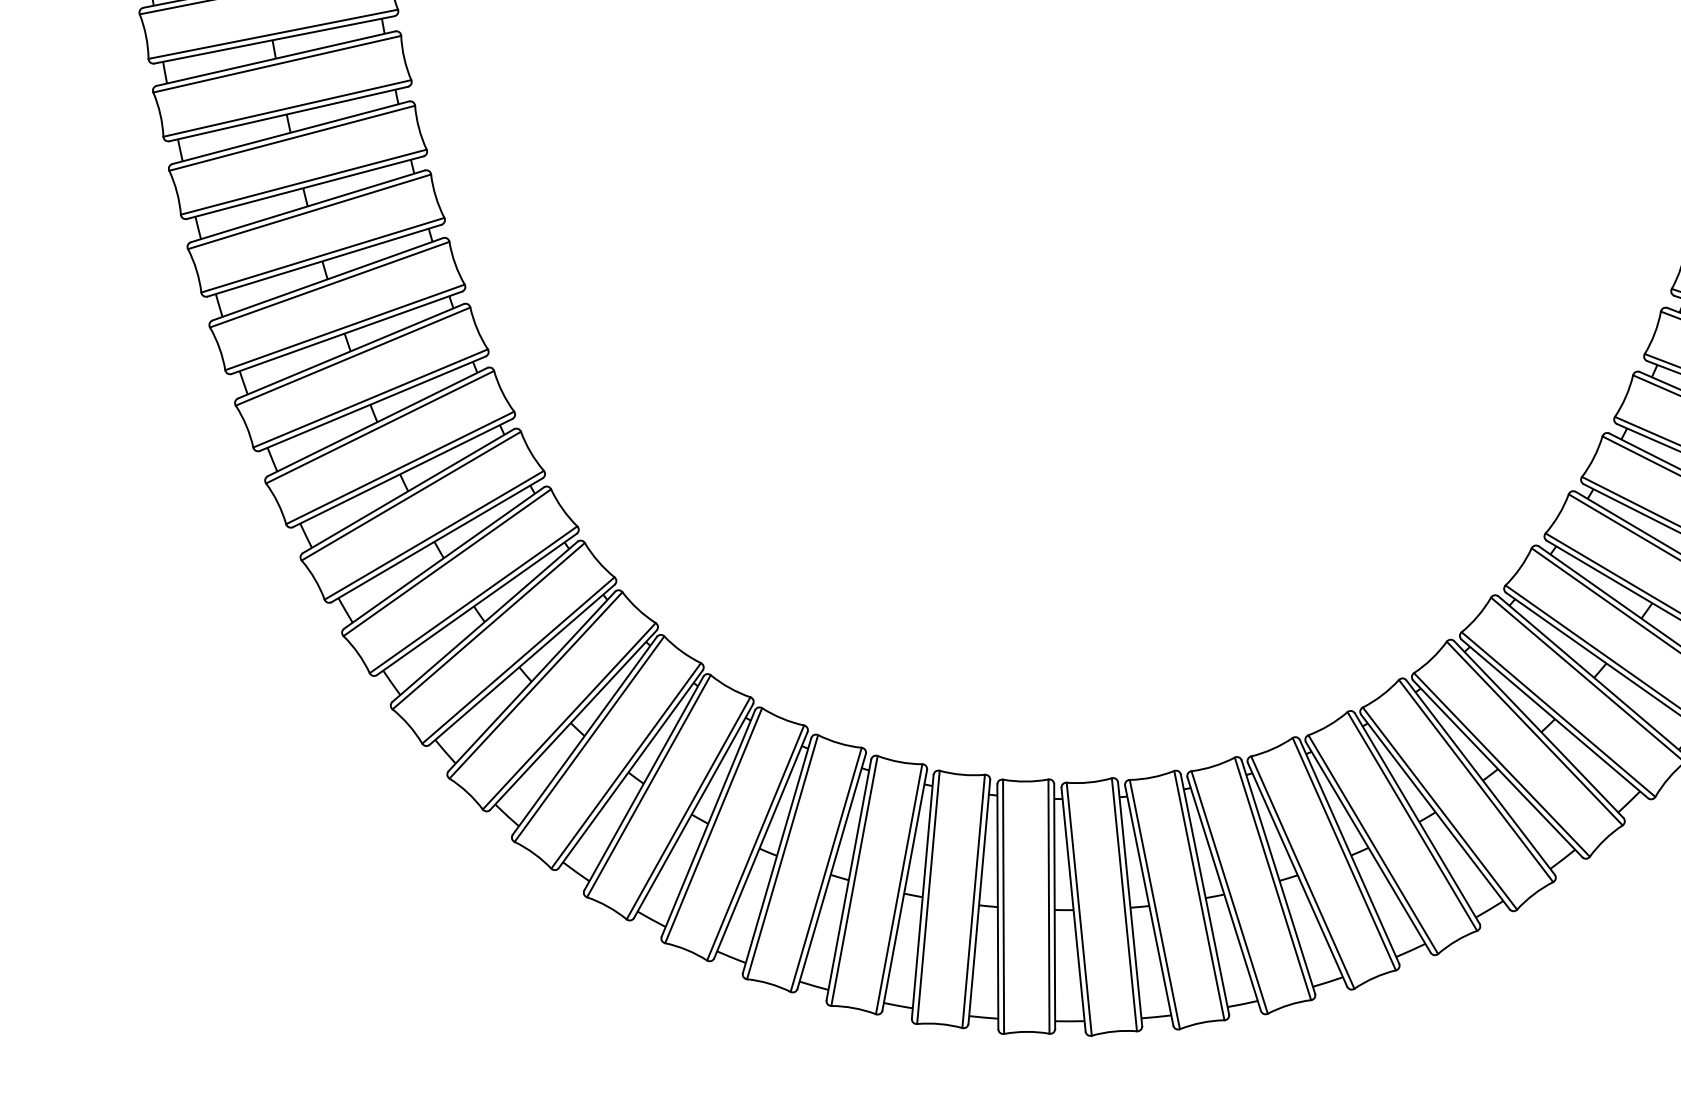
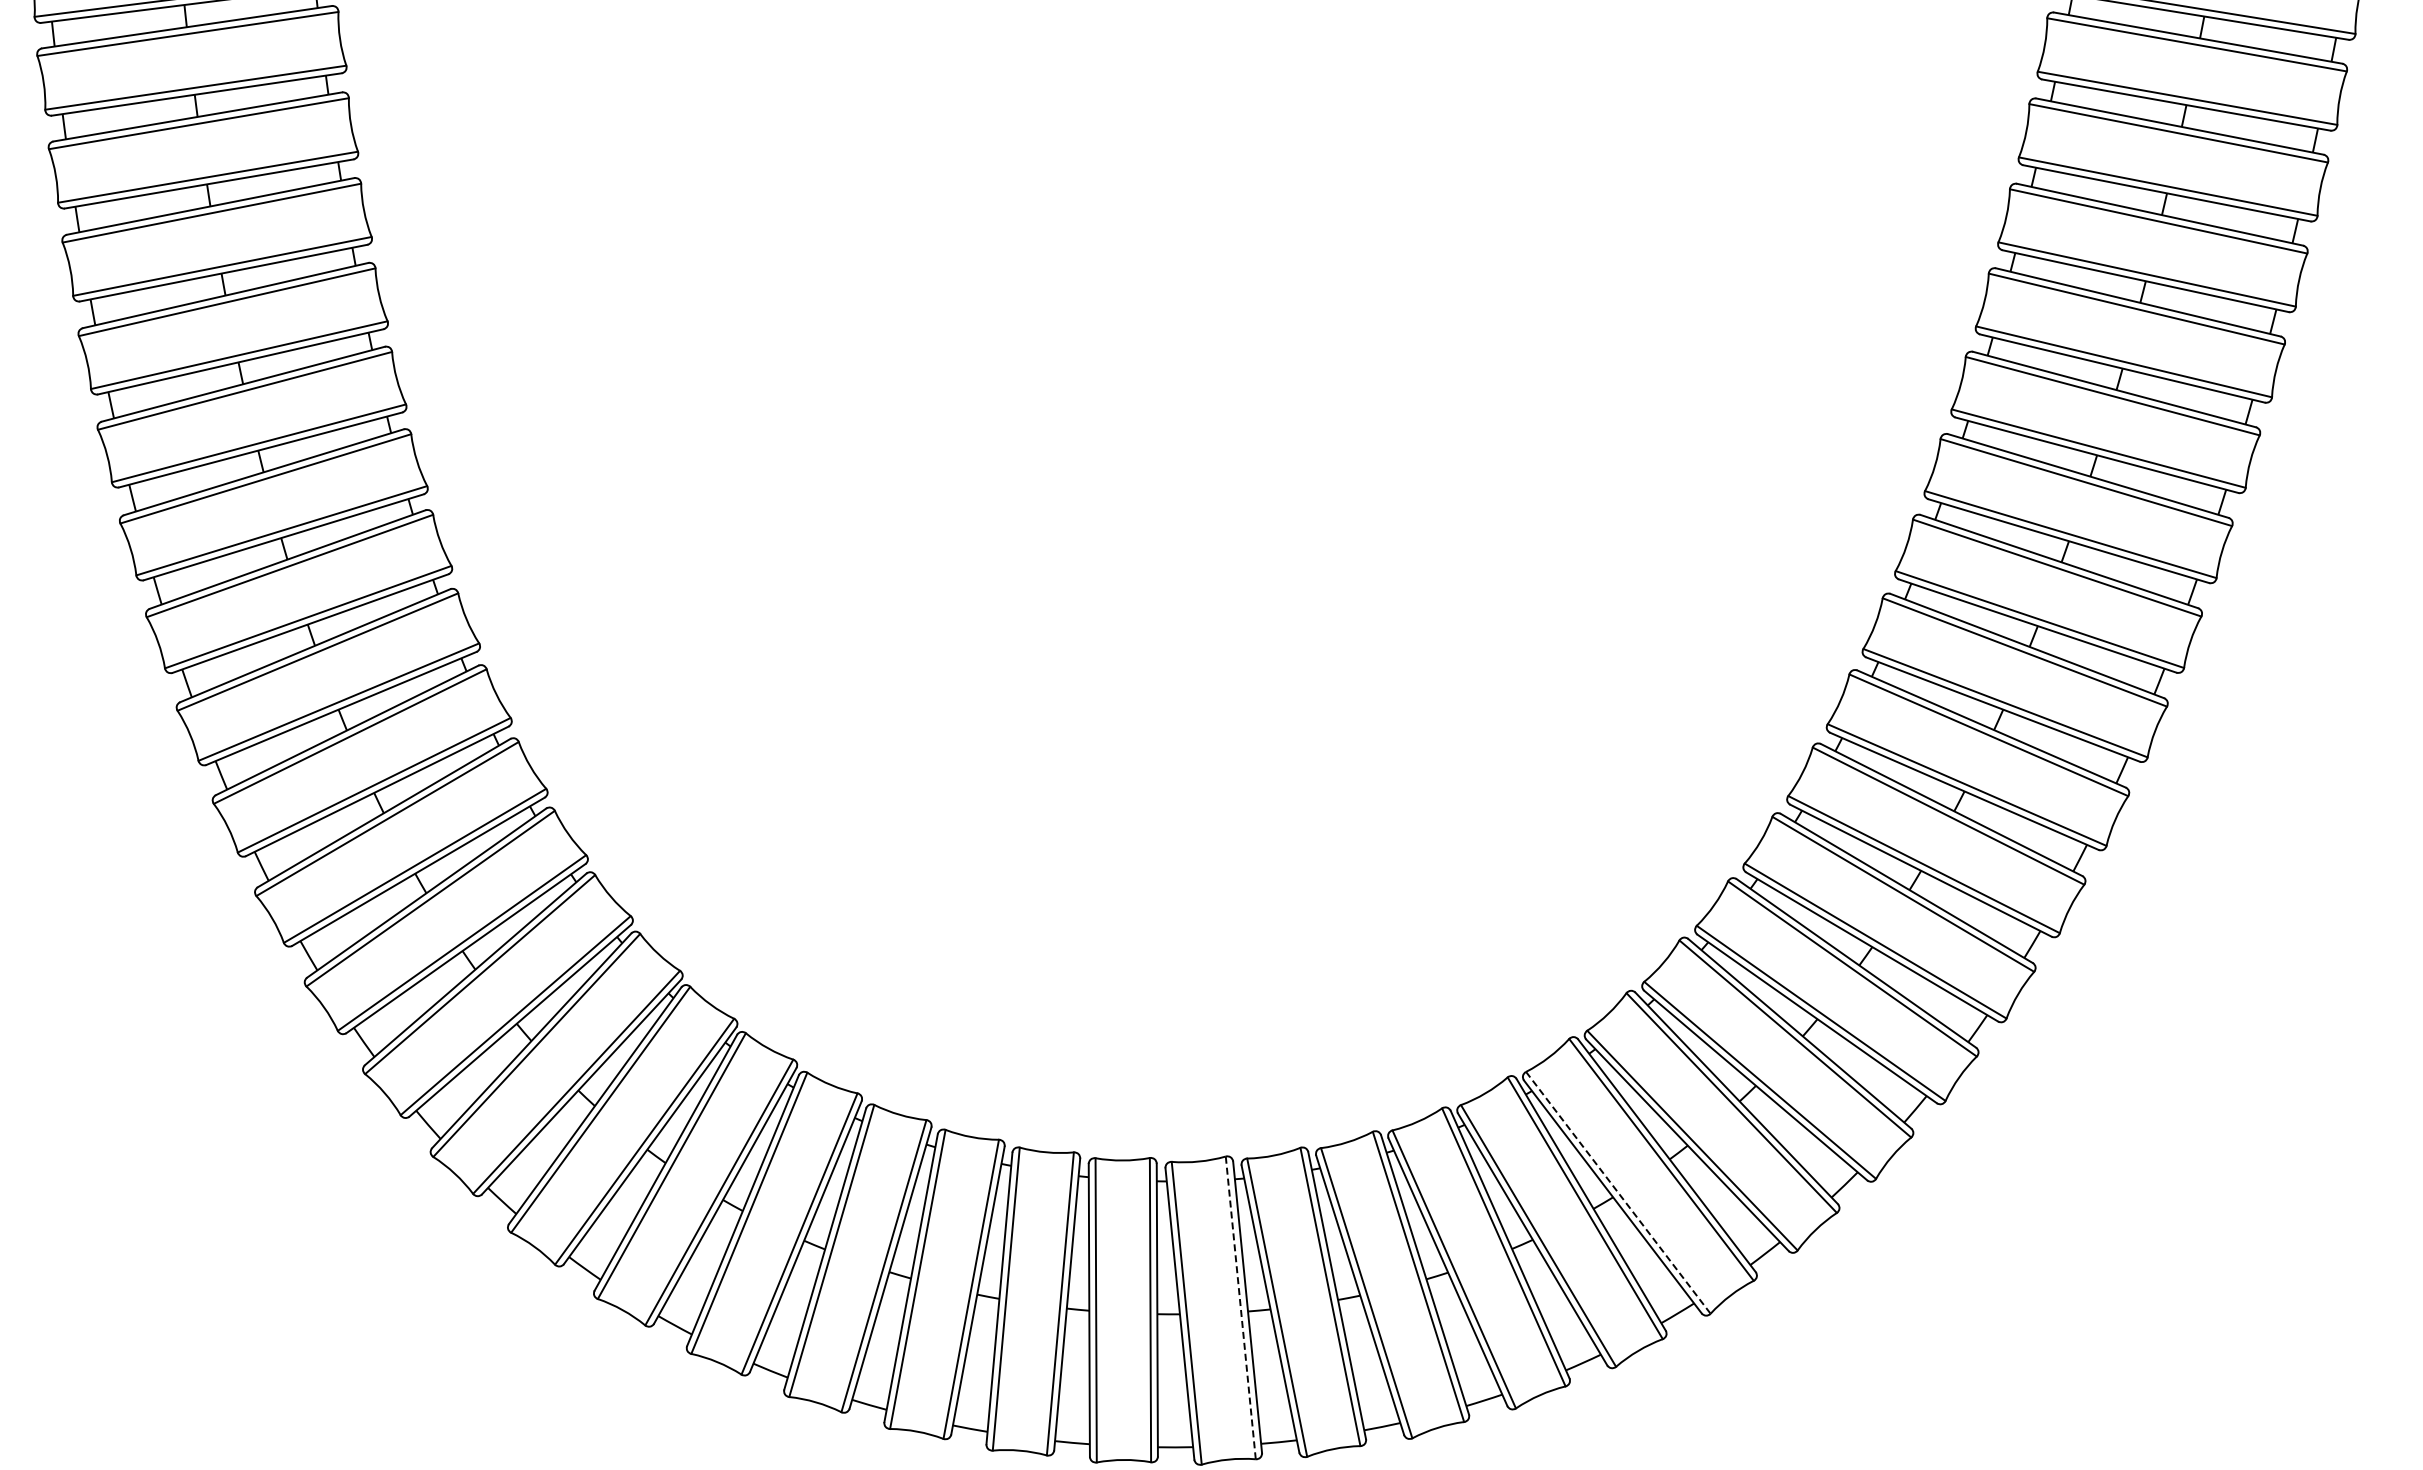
line: (1440, 809) -> (1618, 1193), solid -> dashed
line: (1124, 904) -> (1240, 1307), solid -> dashed

